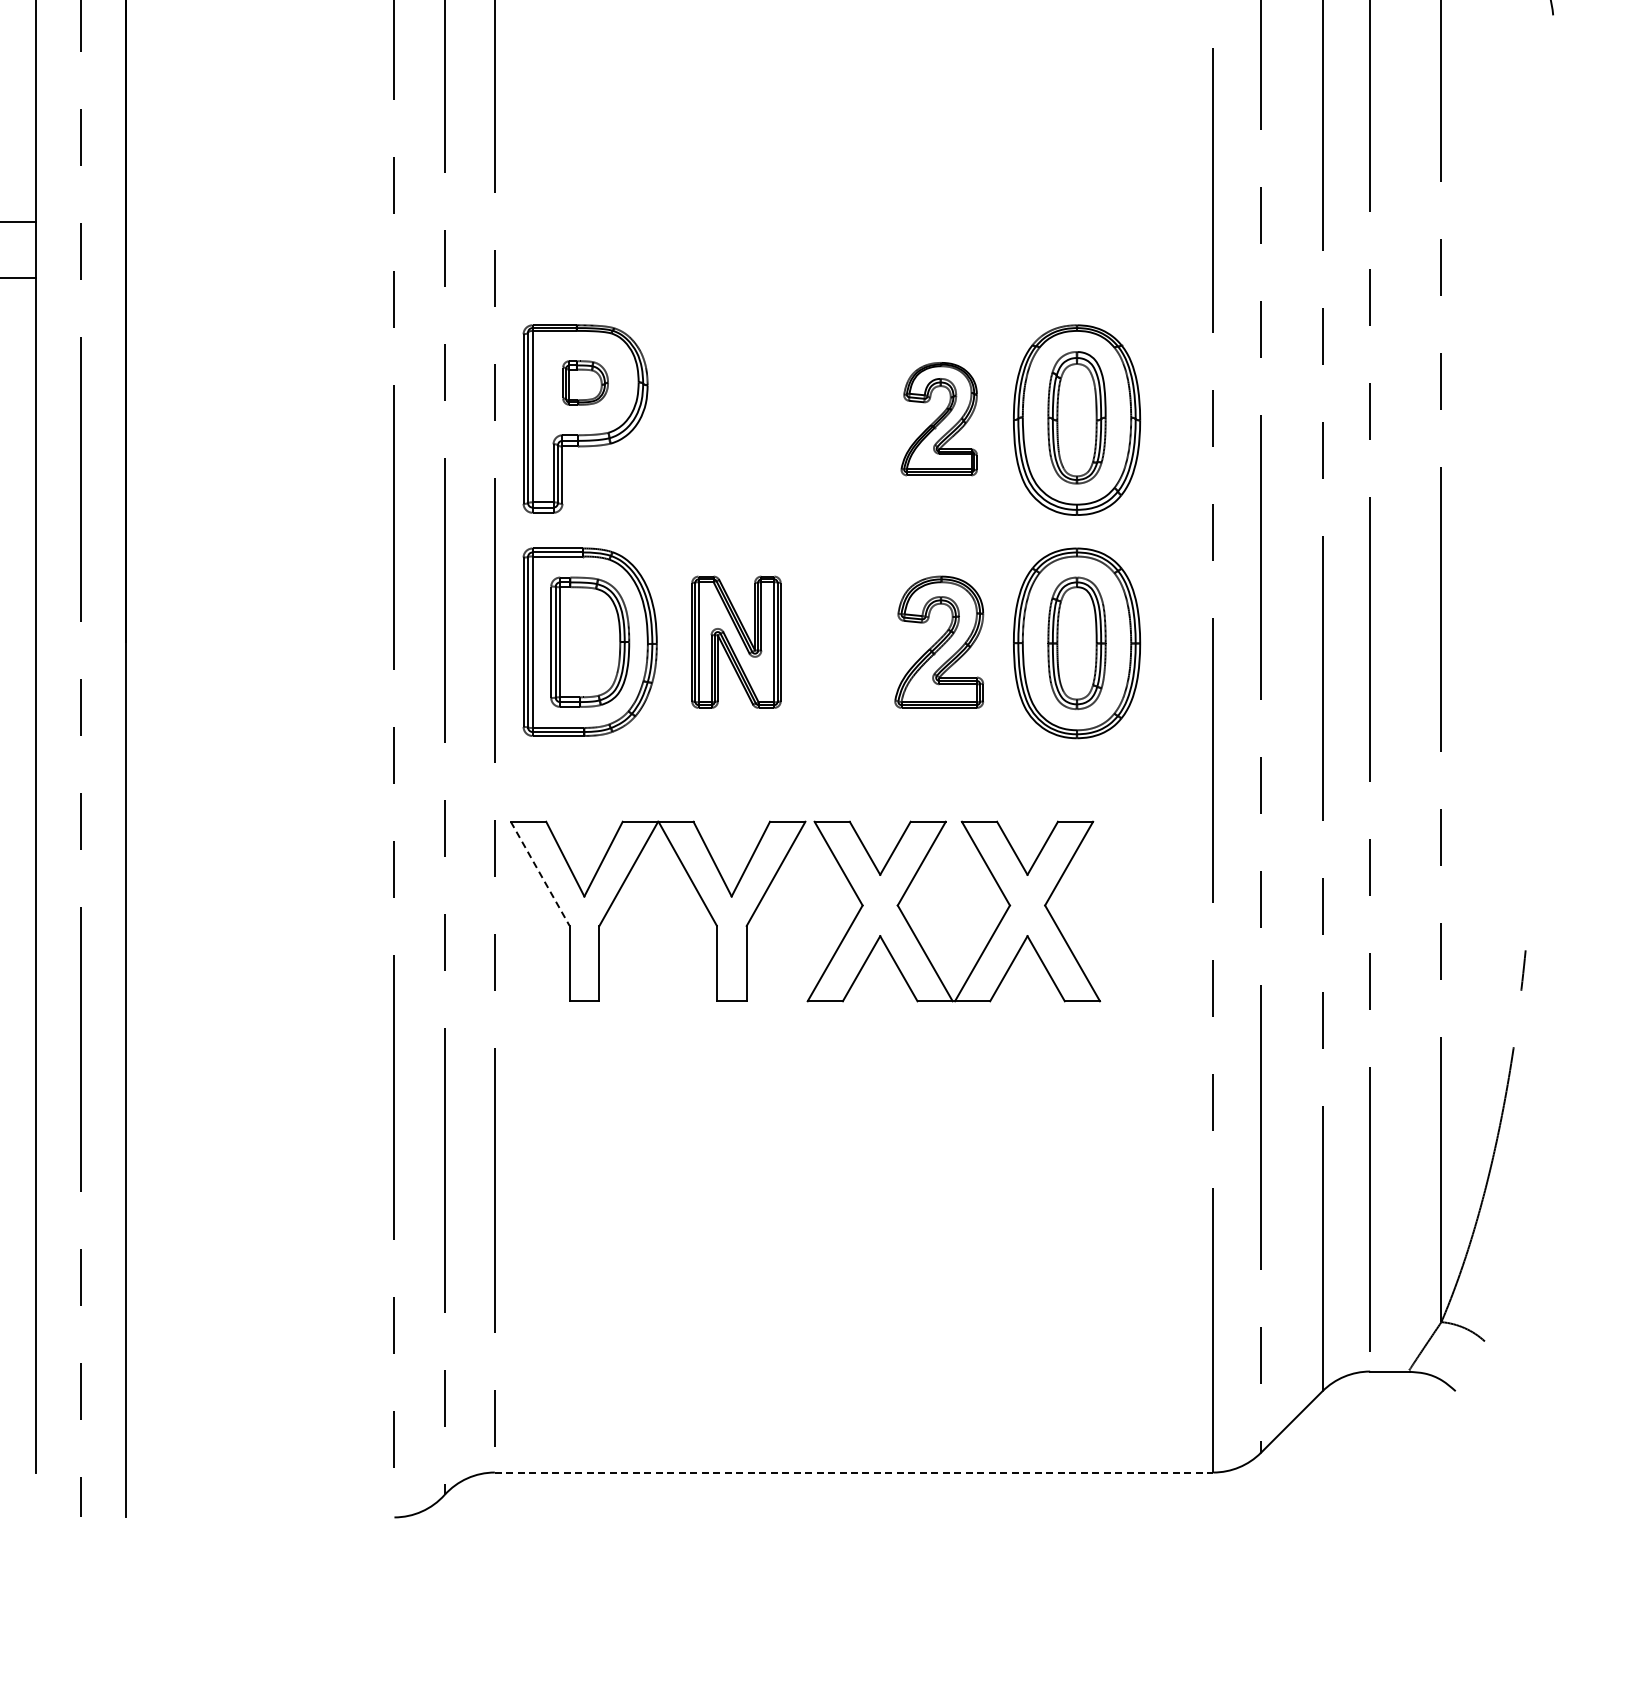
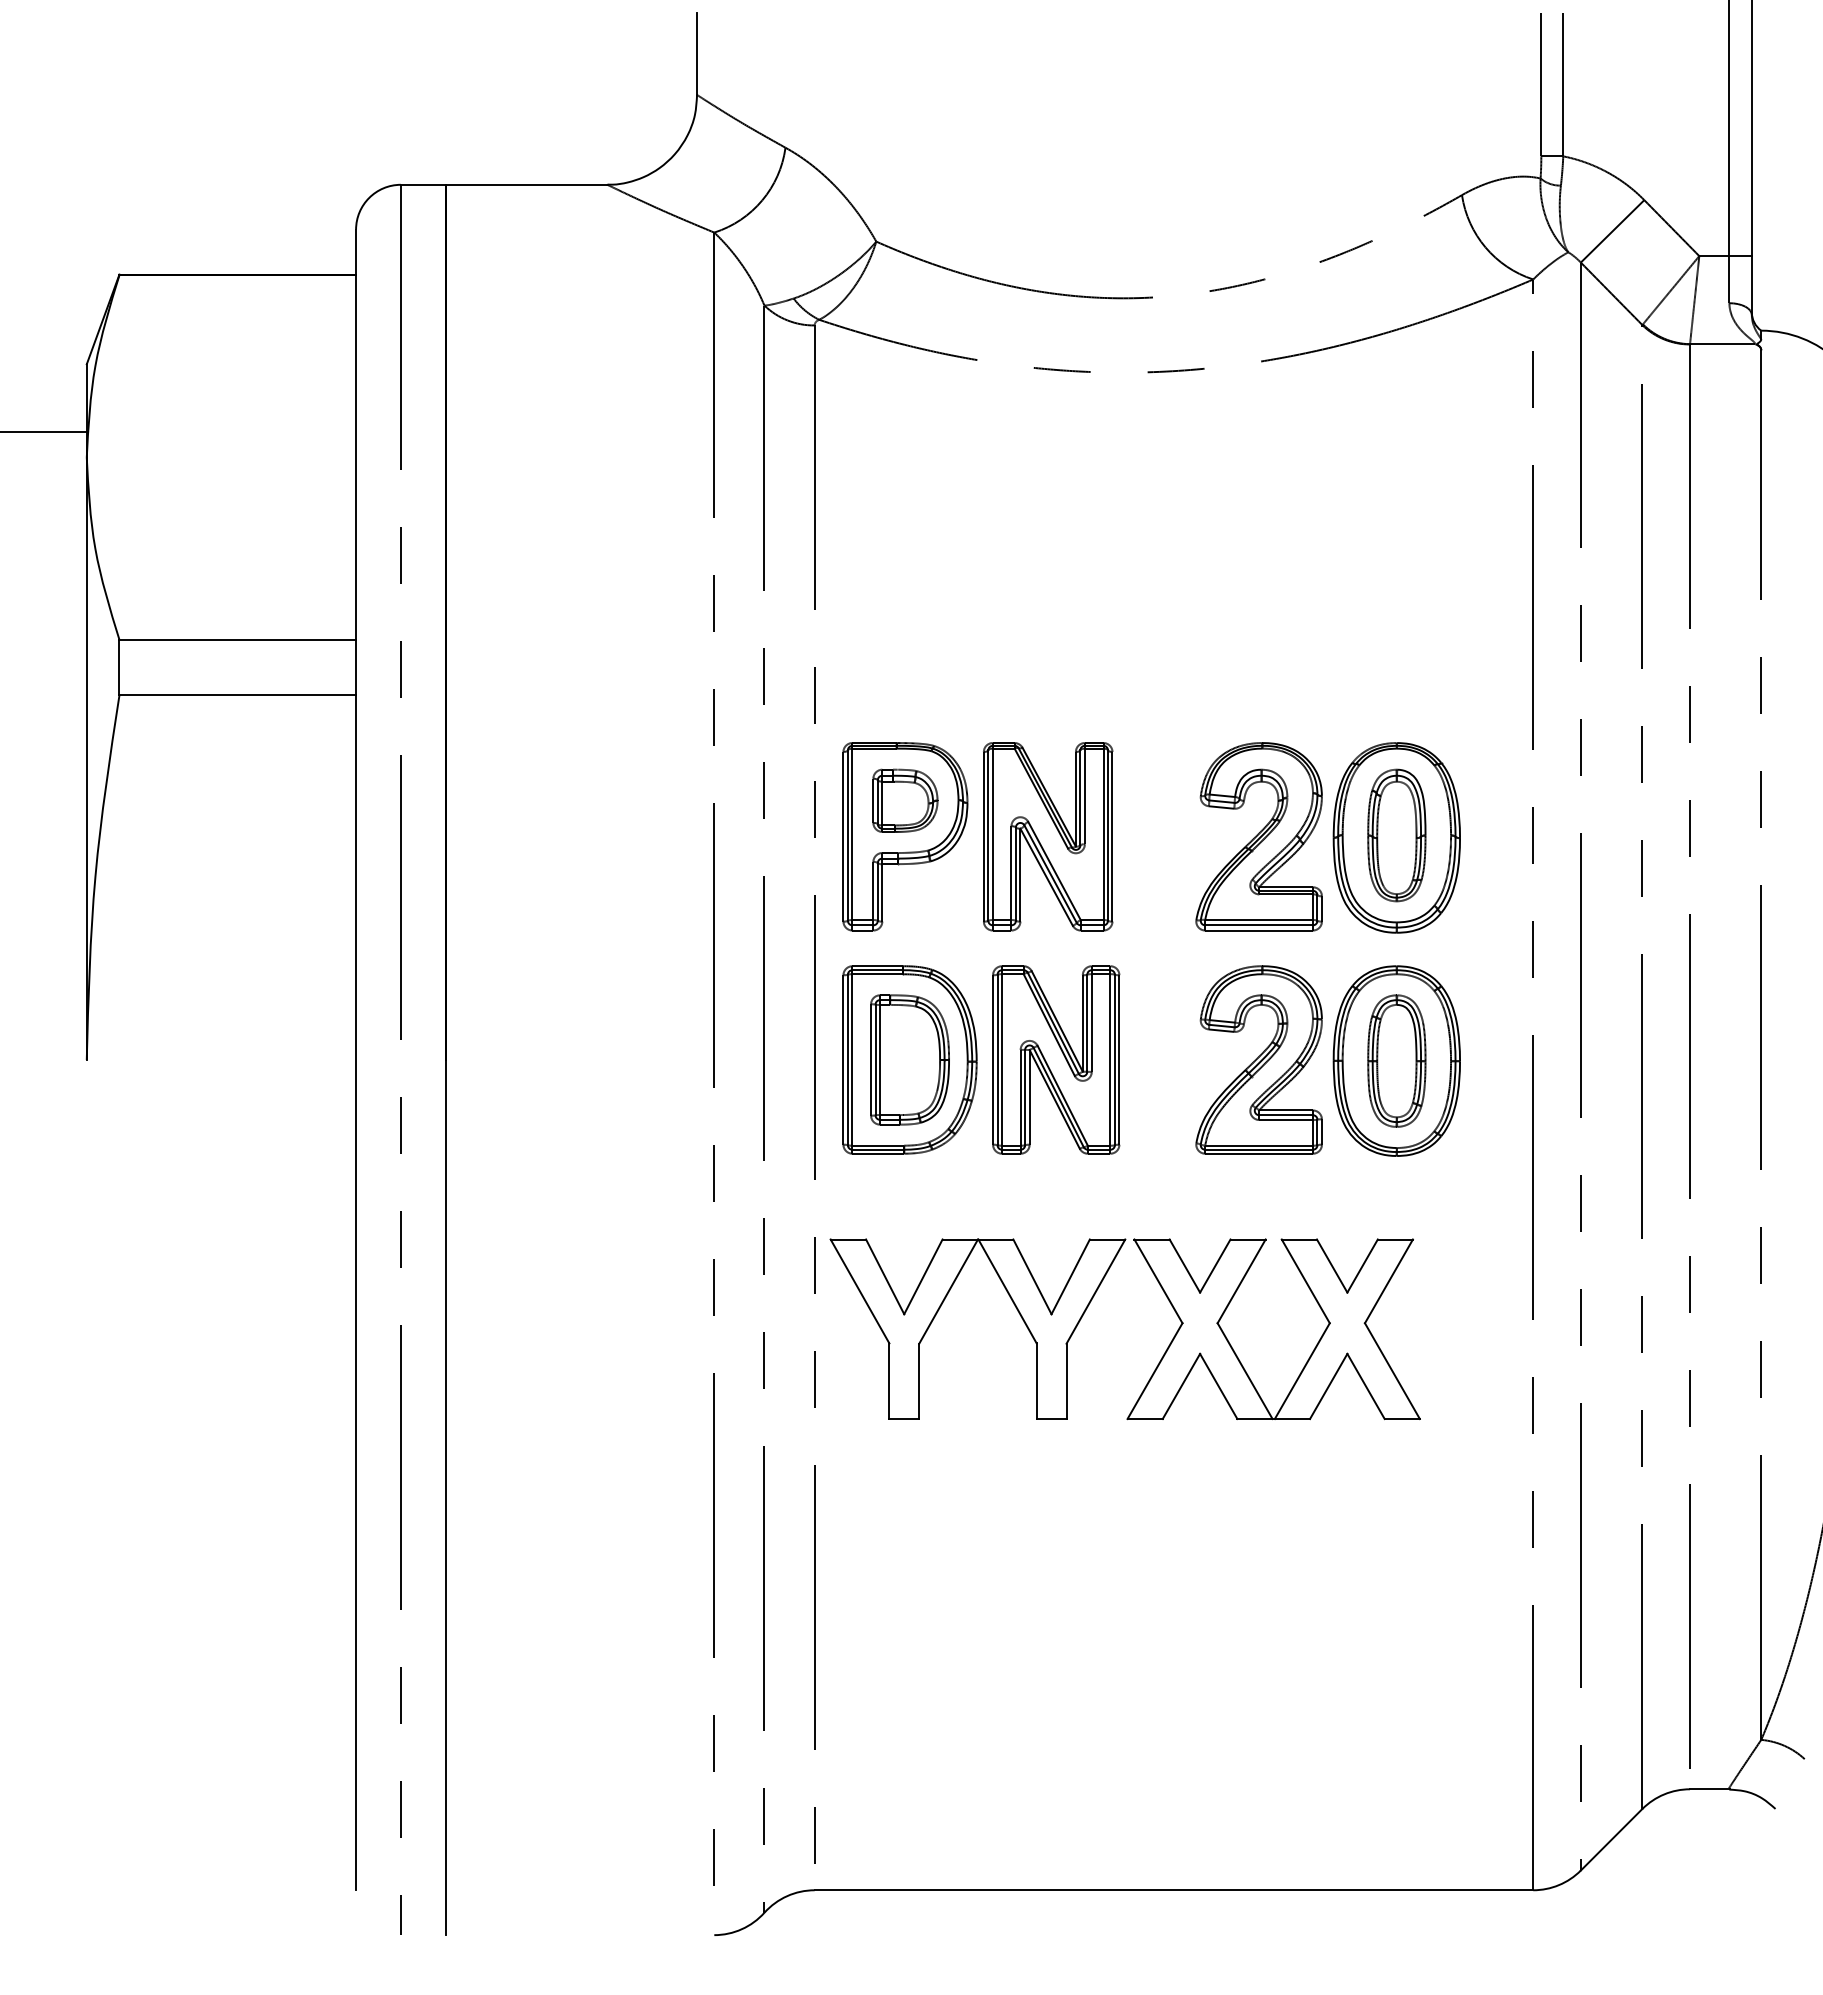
part: (585, 382) -> (905, 800), size x1.43
part: (728, 418) -> (1048, 836), added
part: (938, 418) -> (1258, 836), size x1.67
part: (736, 641) -> (1056, 1059), size x1.43
part: (938, 641) -> (1258, 1059), size x1.43
line: (540, 873) -> (860, 1291), dashed -> solid
line: (854, 1472) -> (1174, 1890), dashed -> solid

